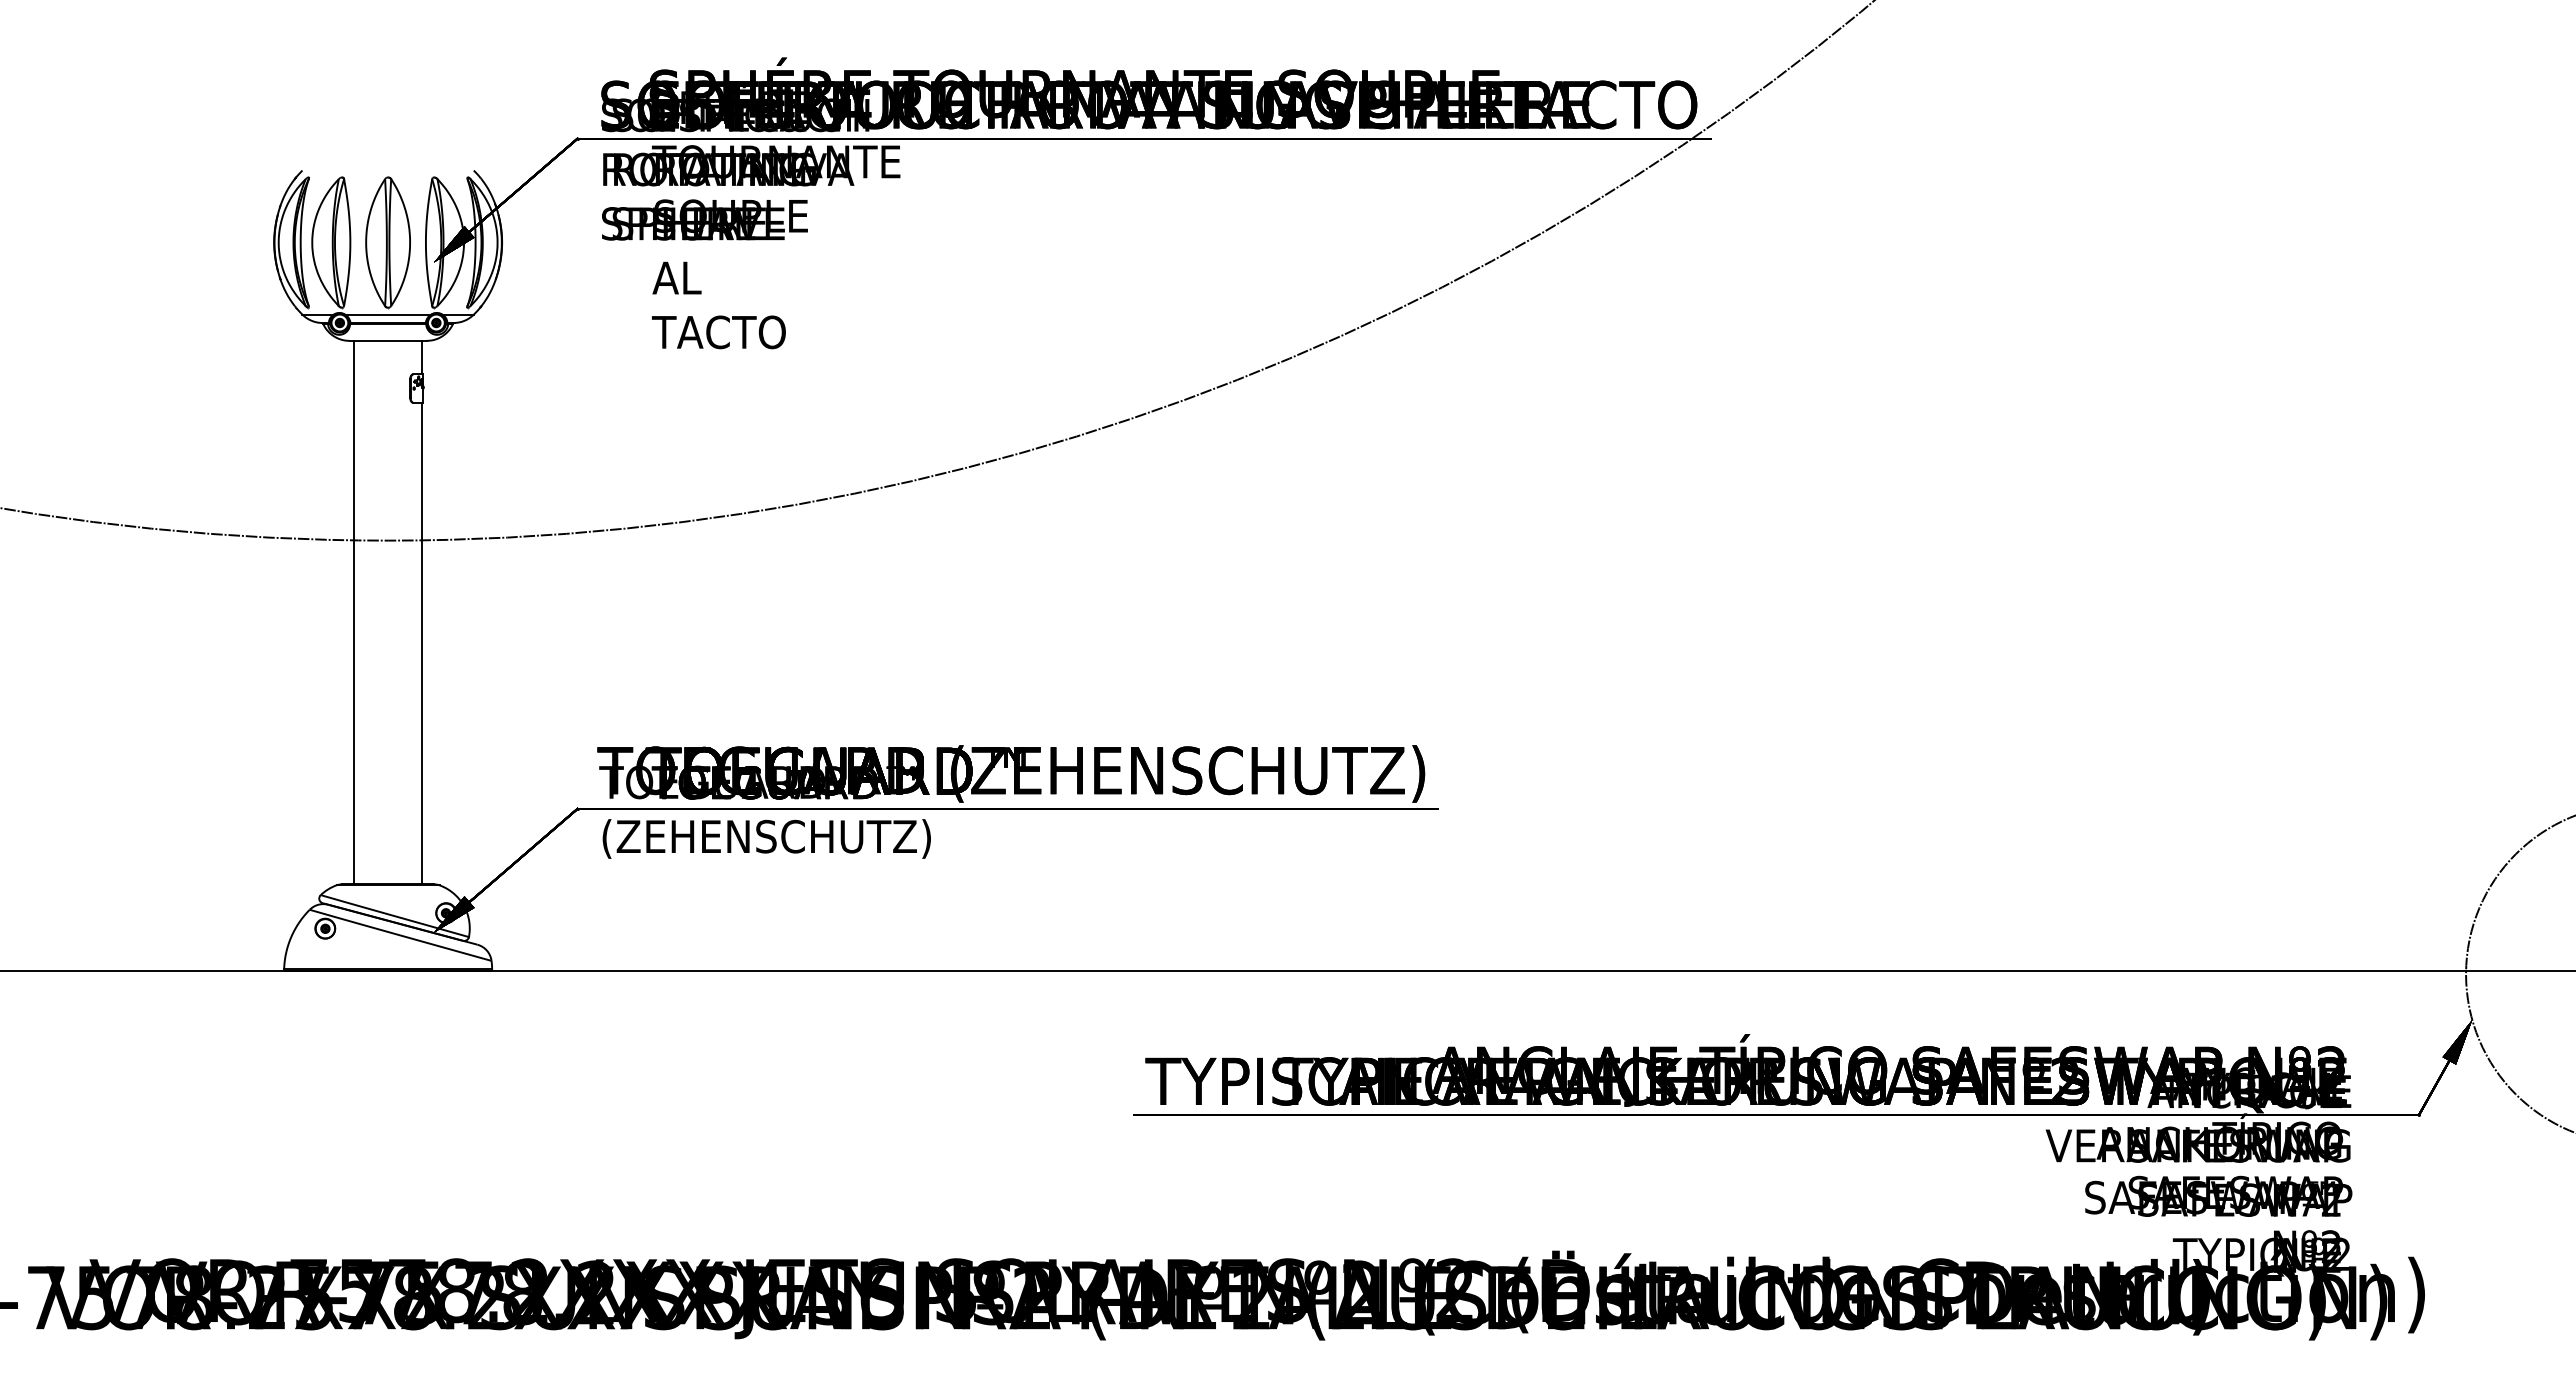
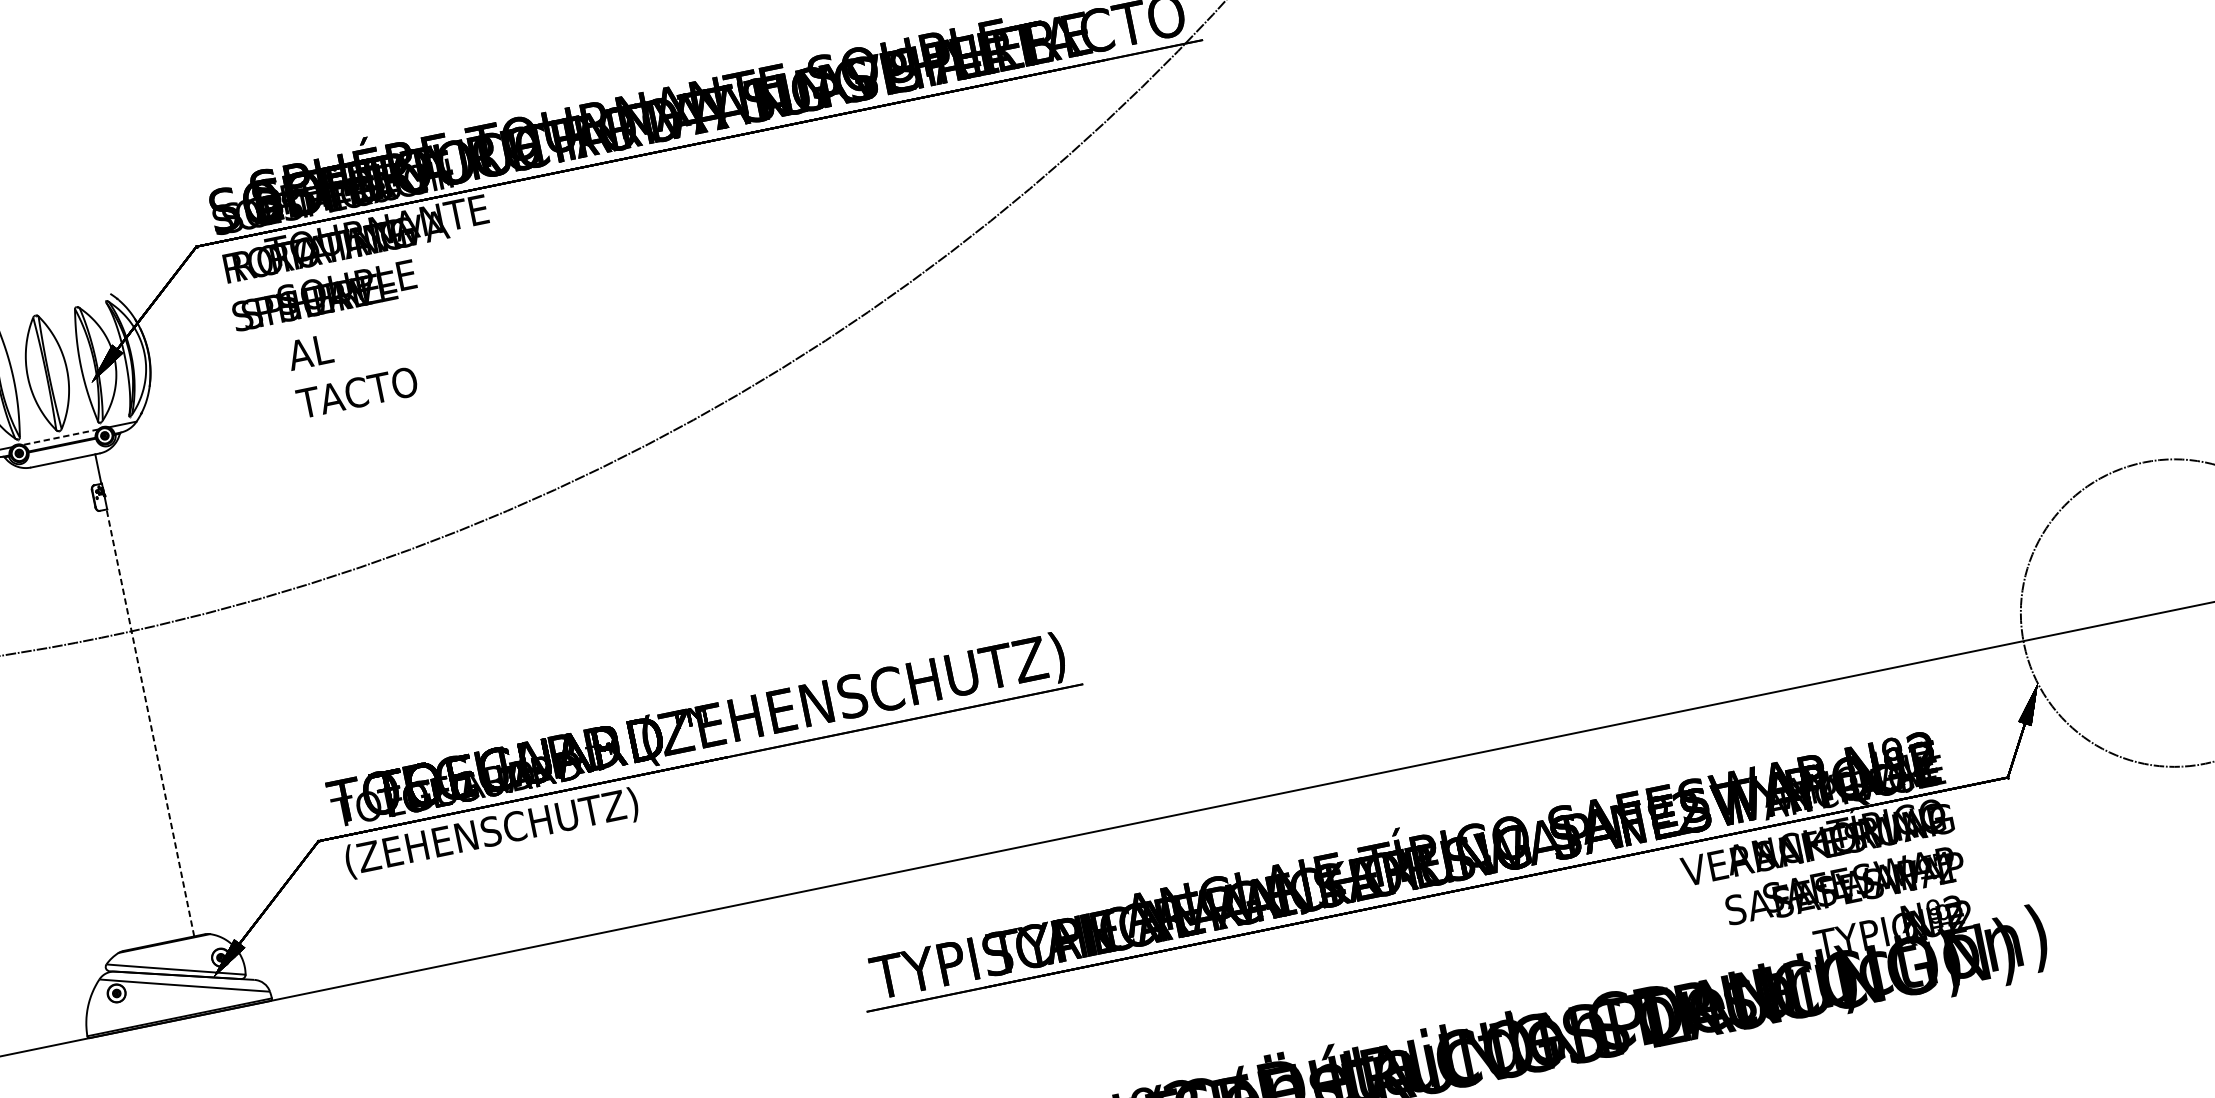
line: (388, 314) -> (60, 437), solid -> dashed
line: (354, 612) -> (84, 707), removed
line: (421, 643) -> (150, 722), solid -> dashed

